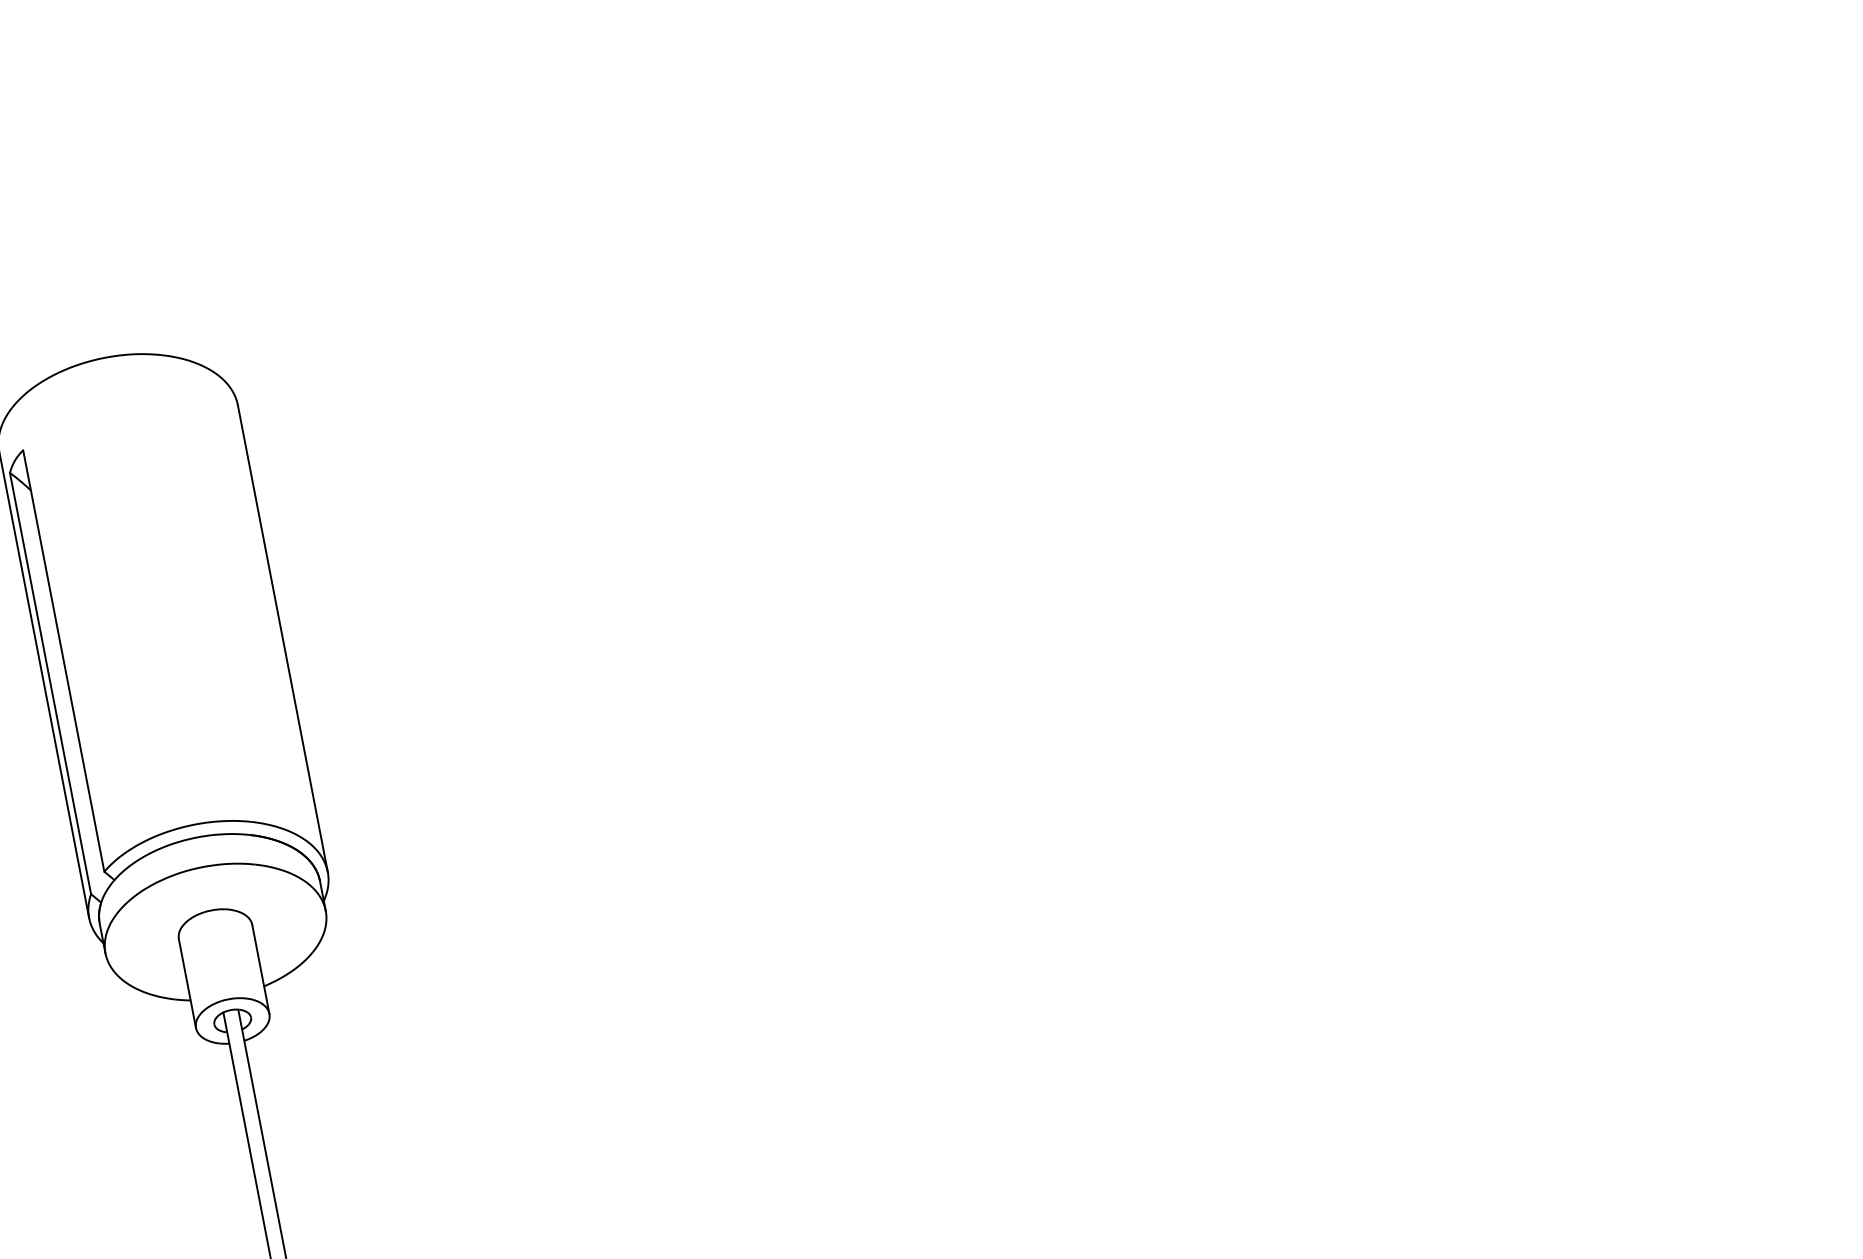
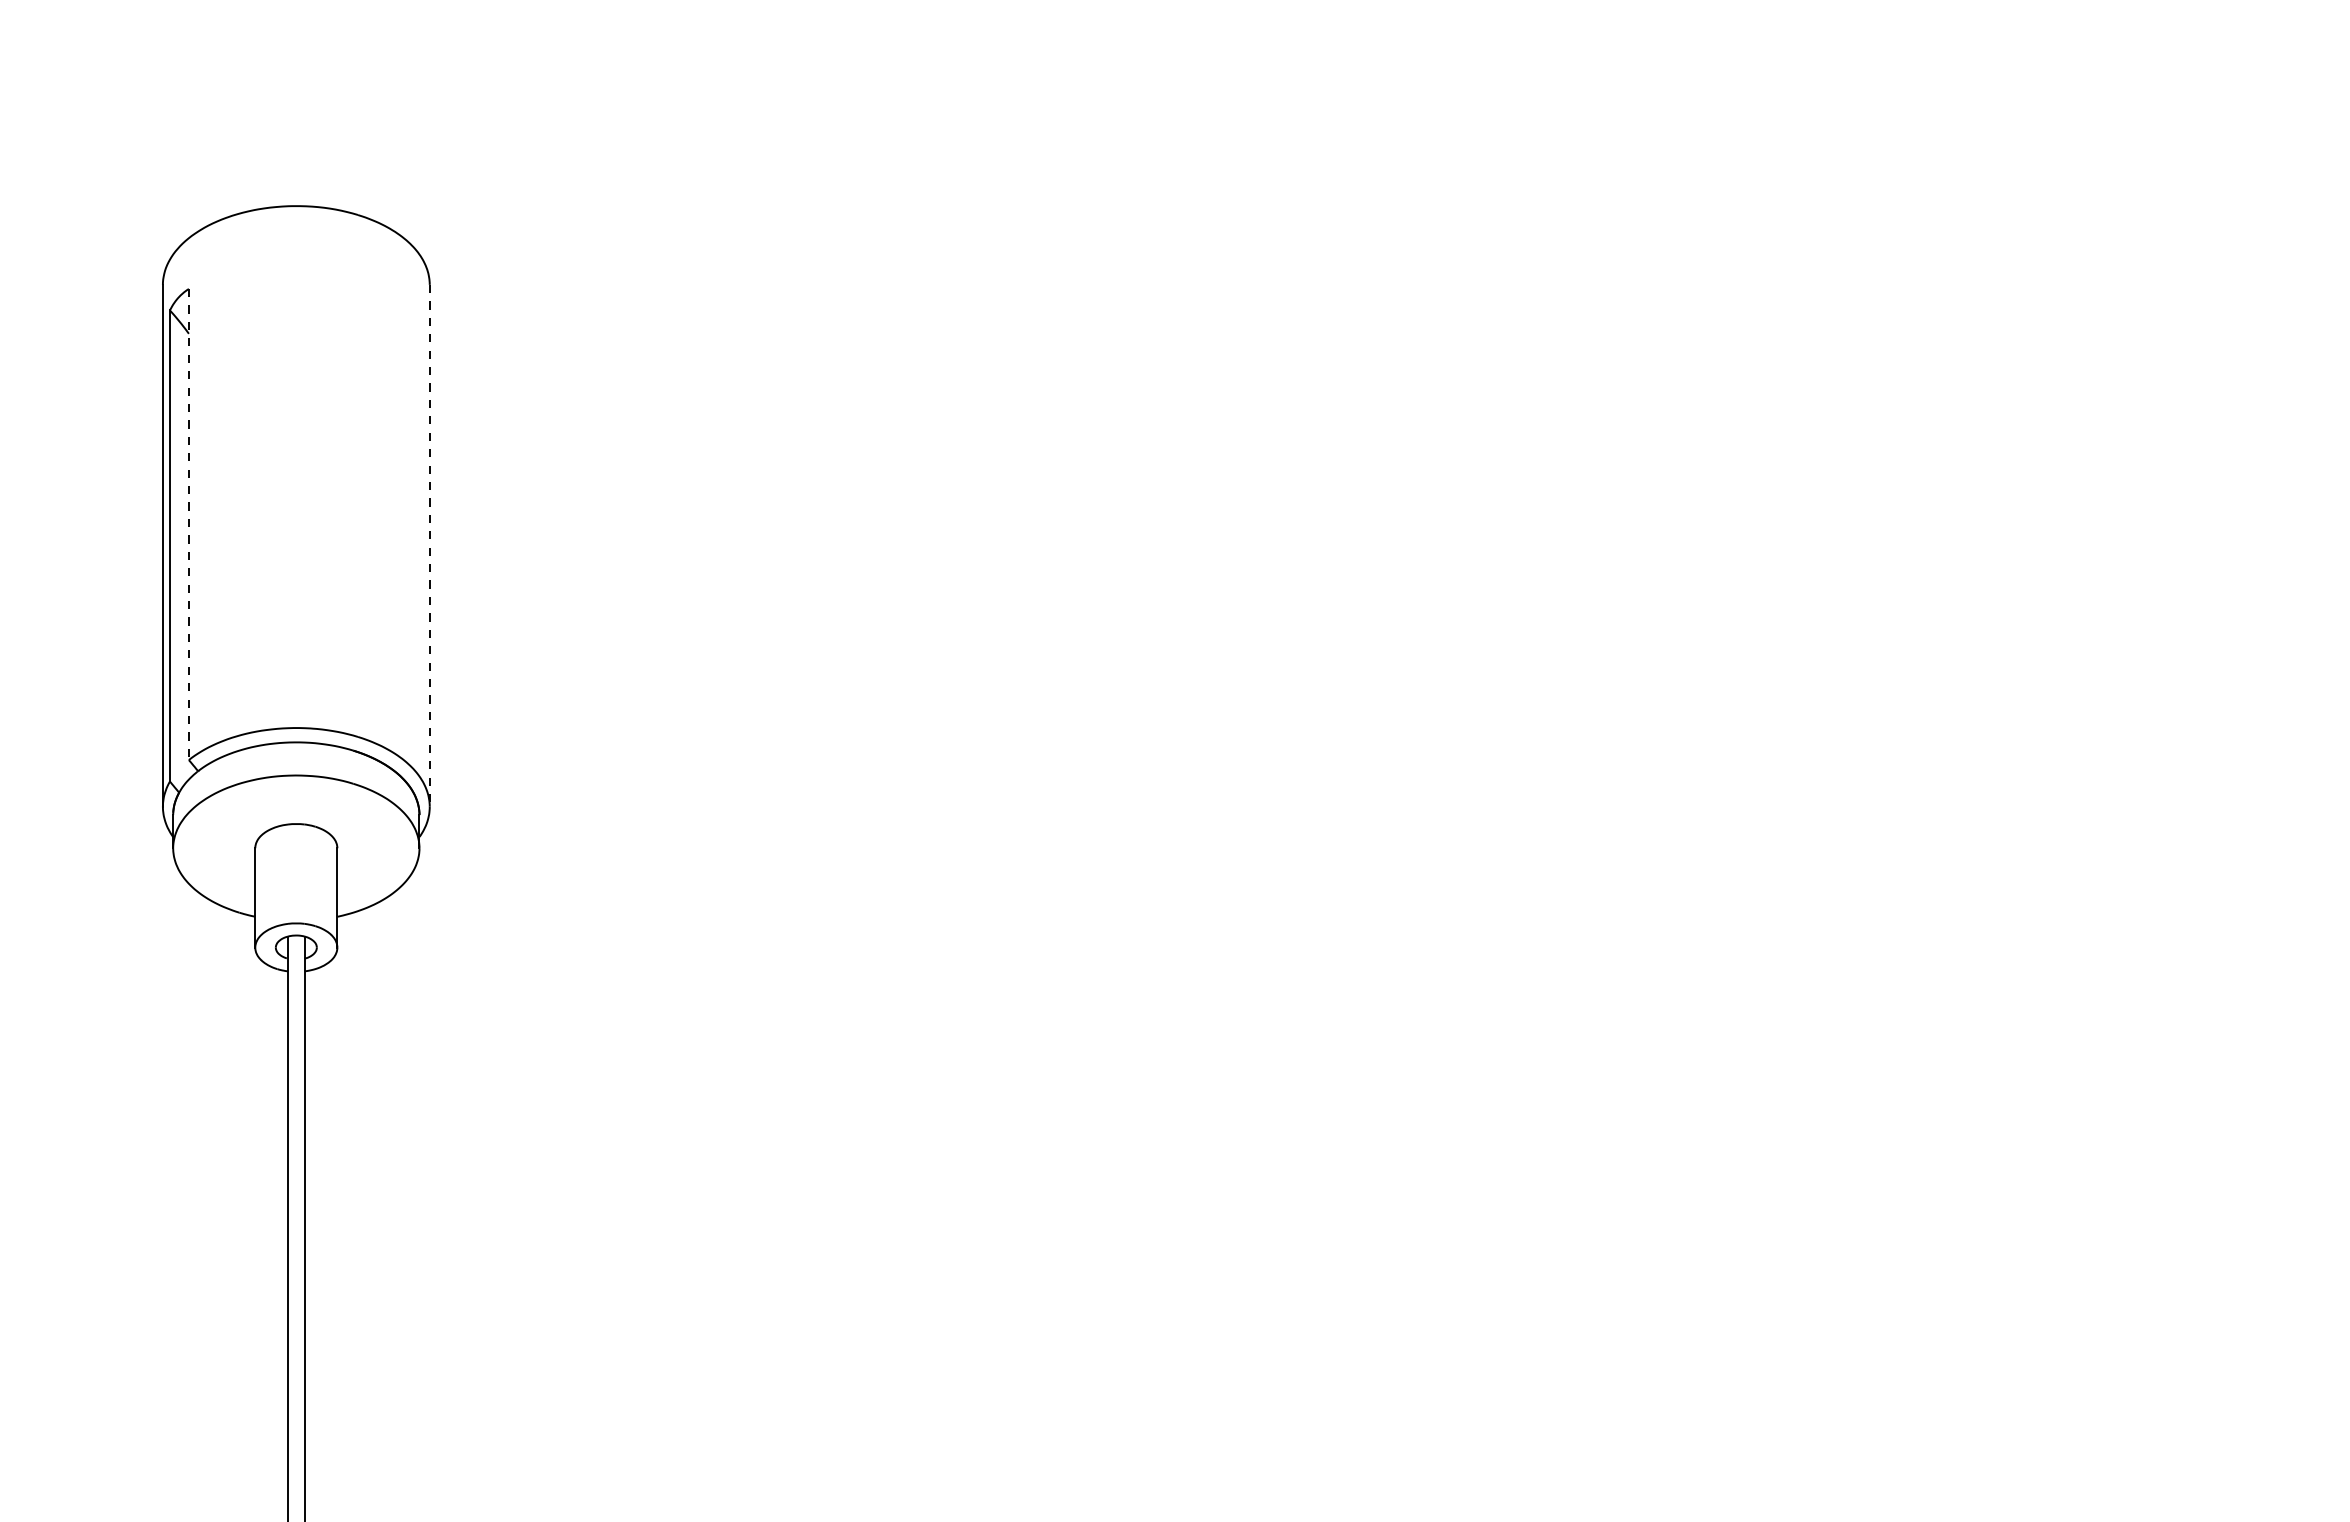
line: (282, 638) -> (429, 545), solid -> dashed
line: (63, 661) -> (188, 524), solid -> dashed

